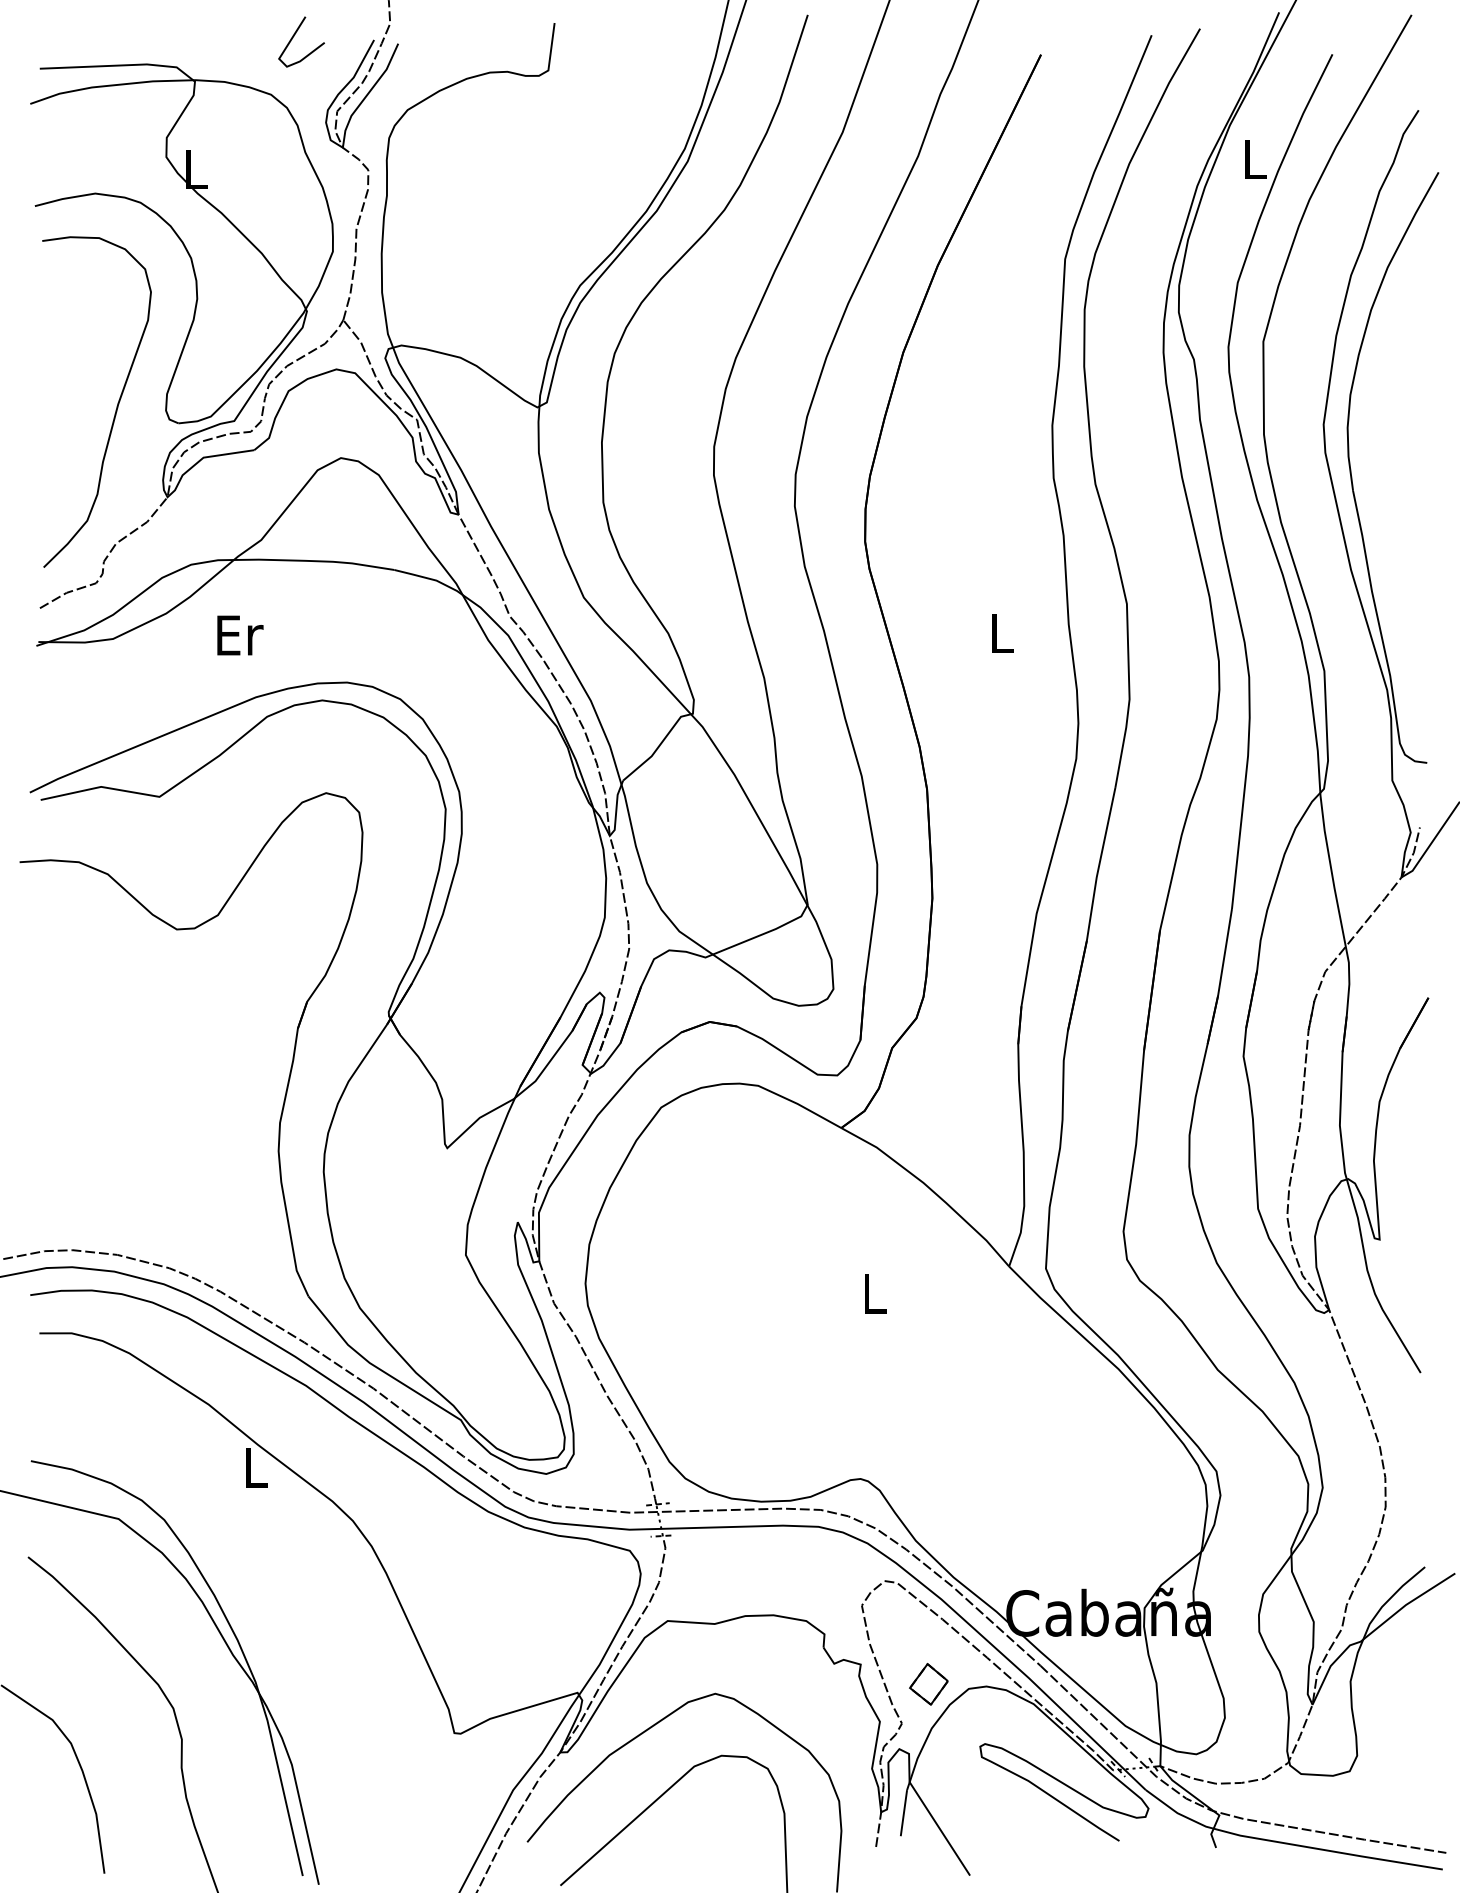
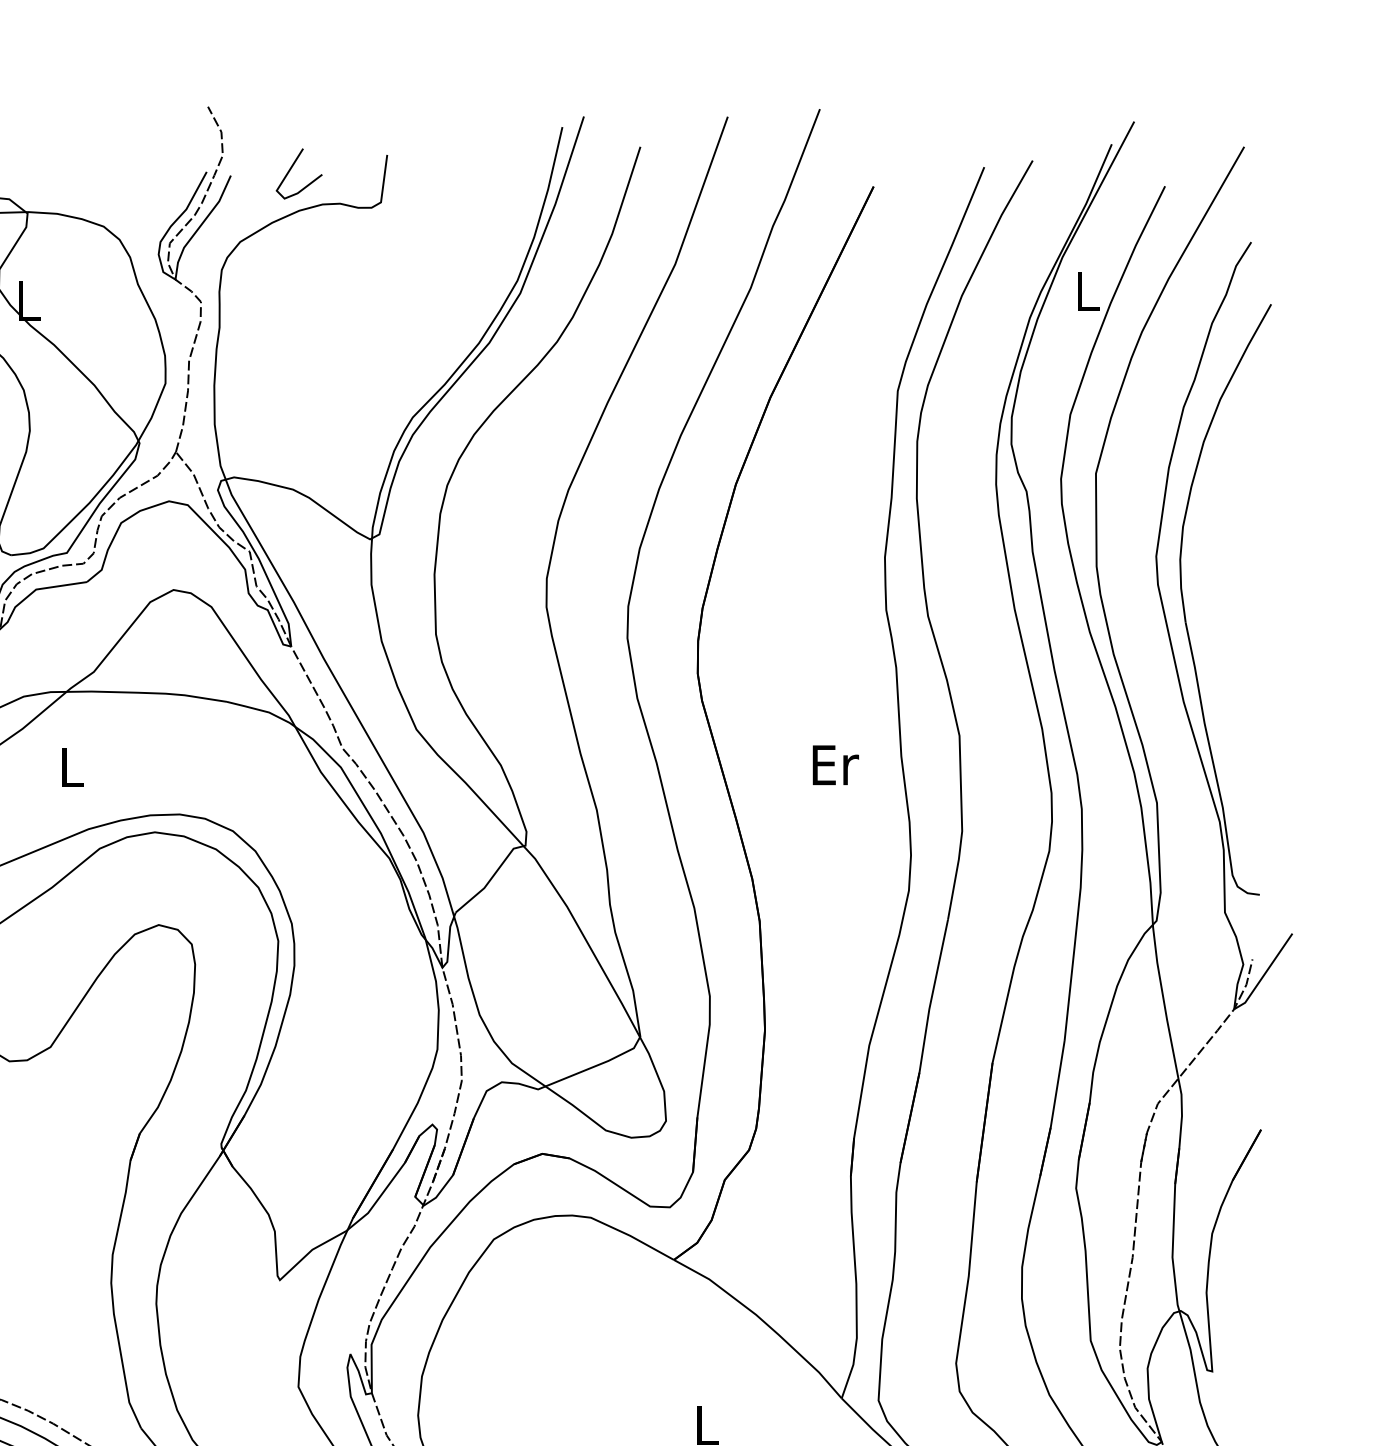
line: (293, 38) -> (291, 170), moved
text: (1003, 633) -> (836, 765), L -> Er
text: (240, 635) -> (73, 767), Er -> L

